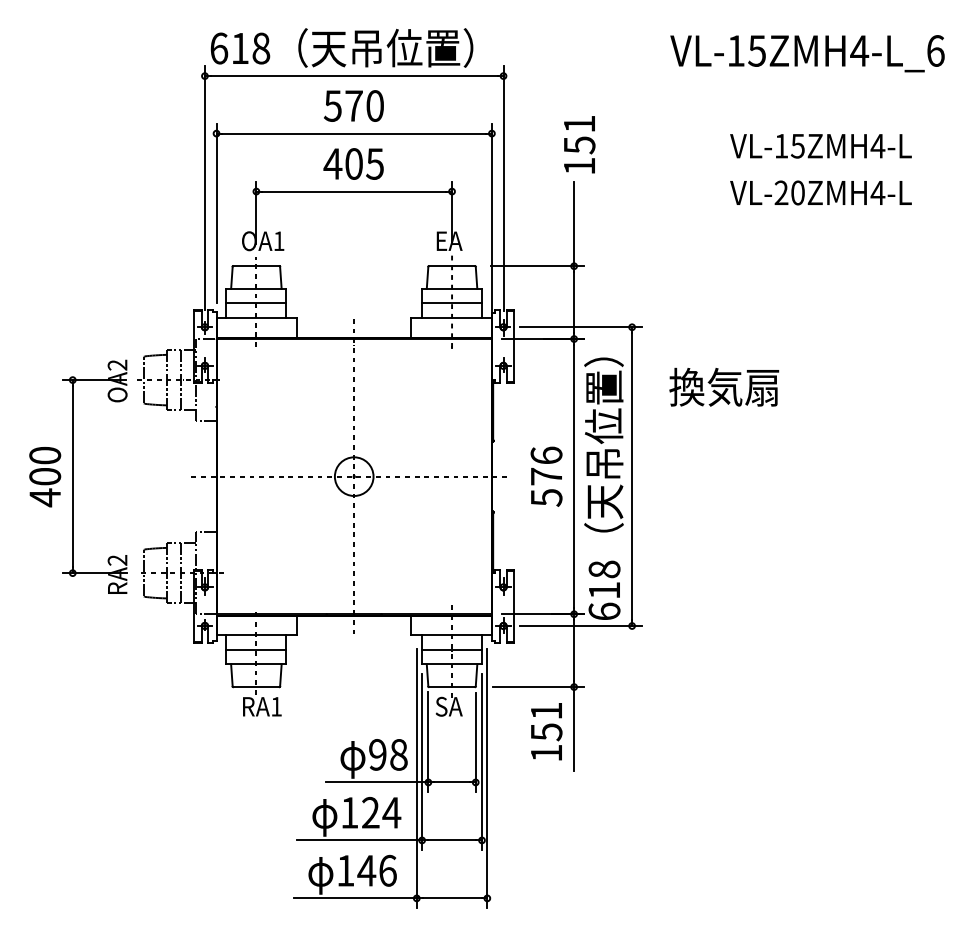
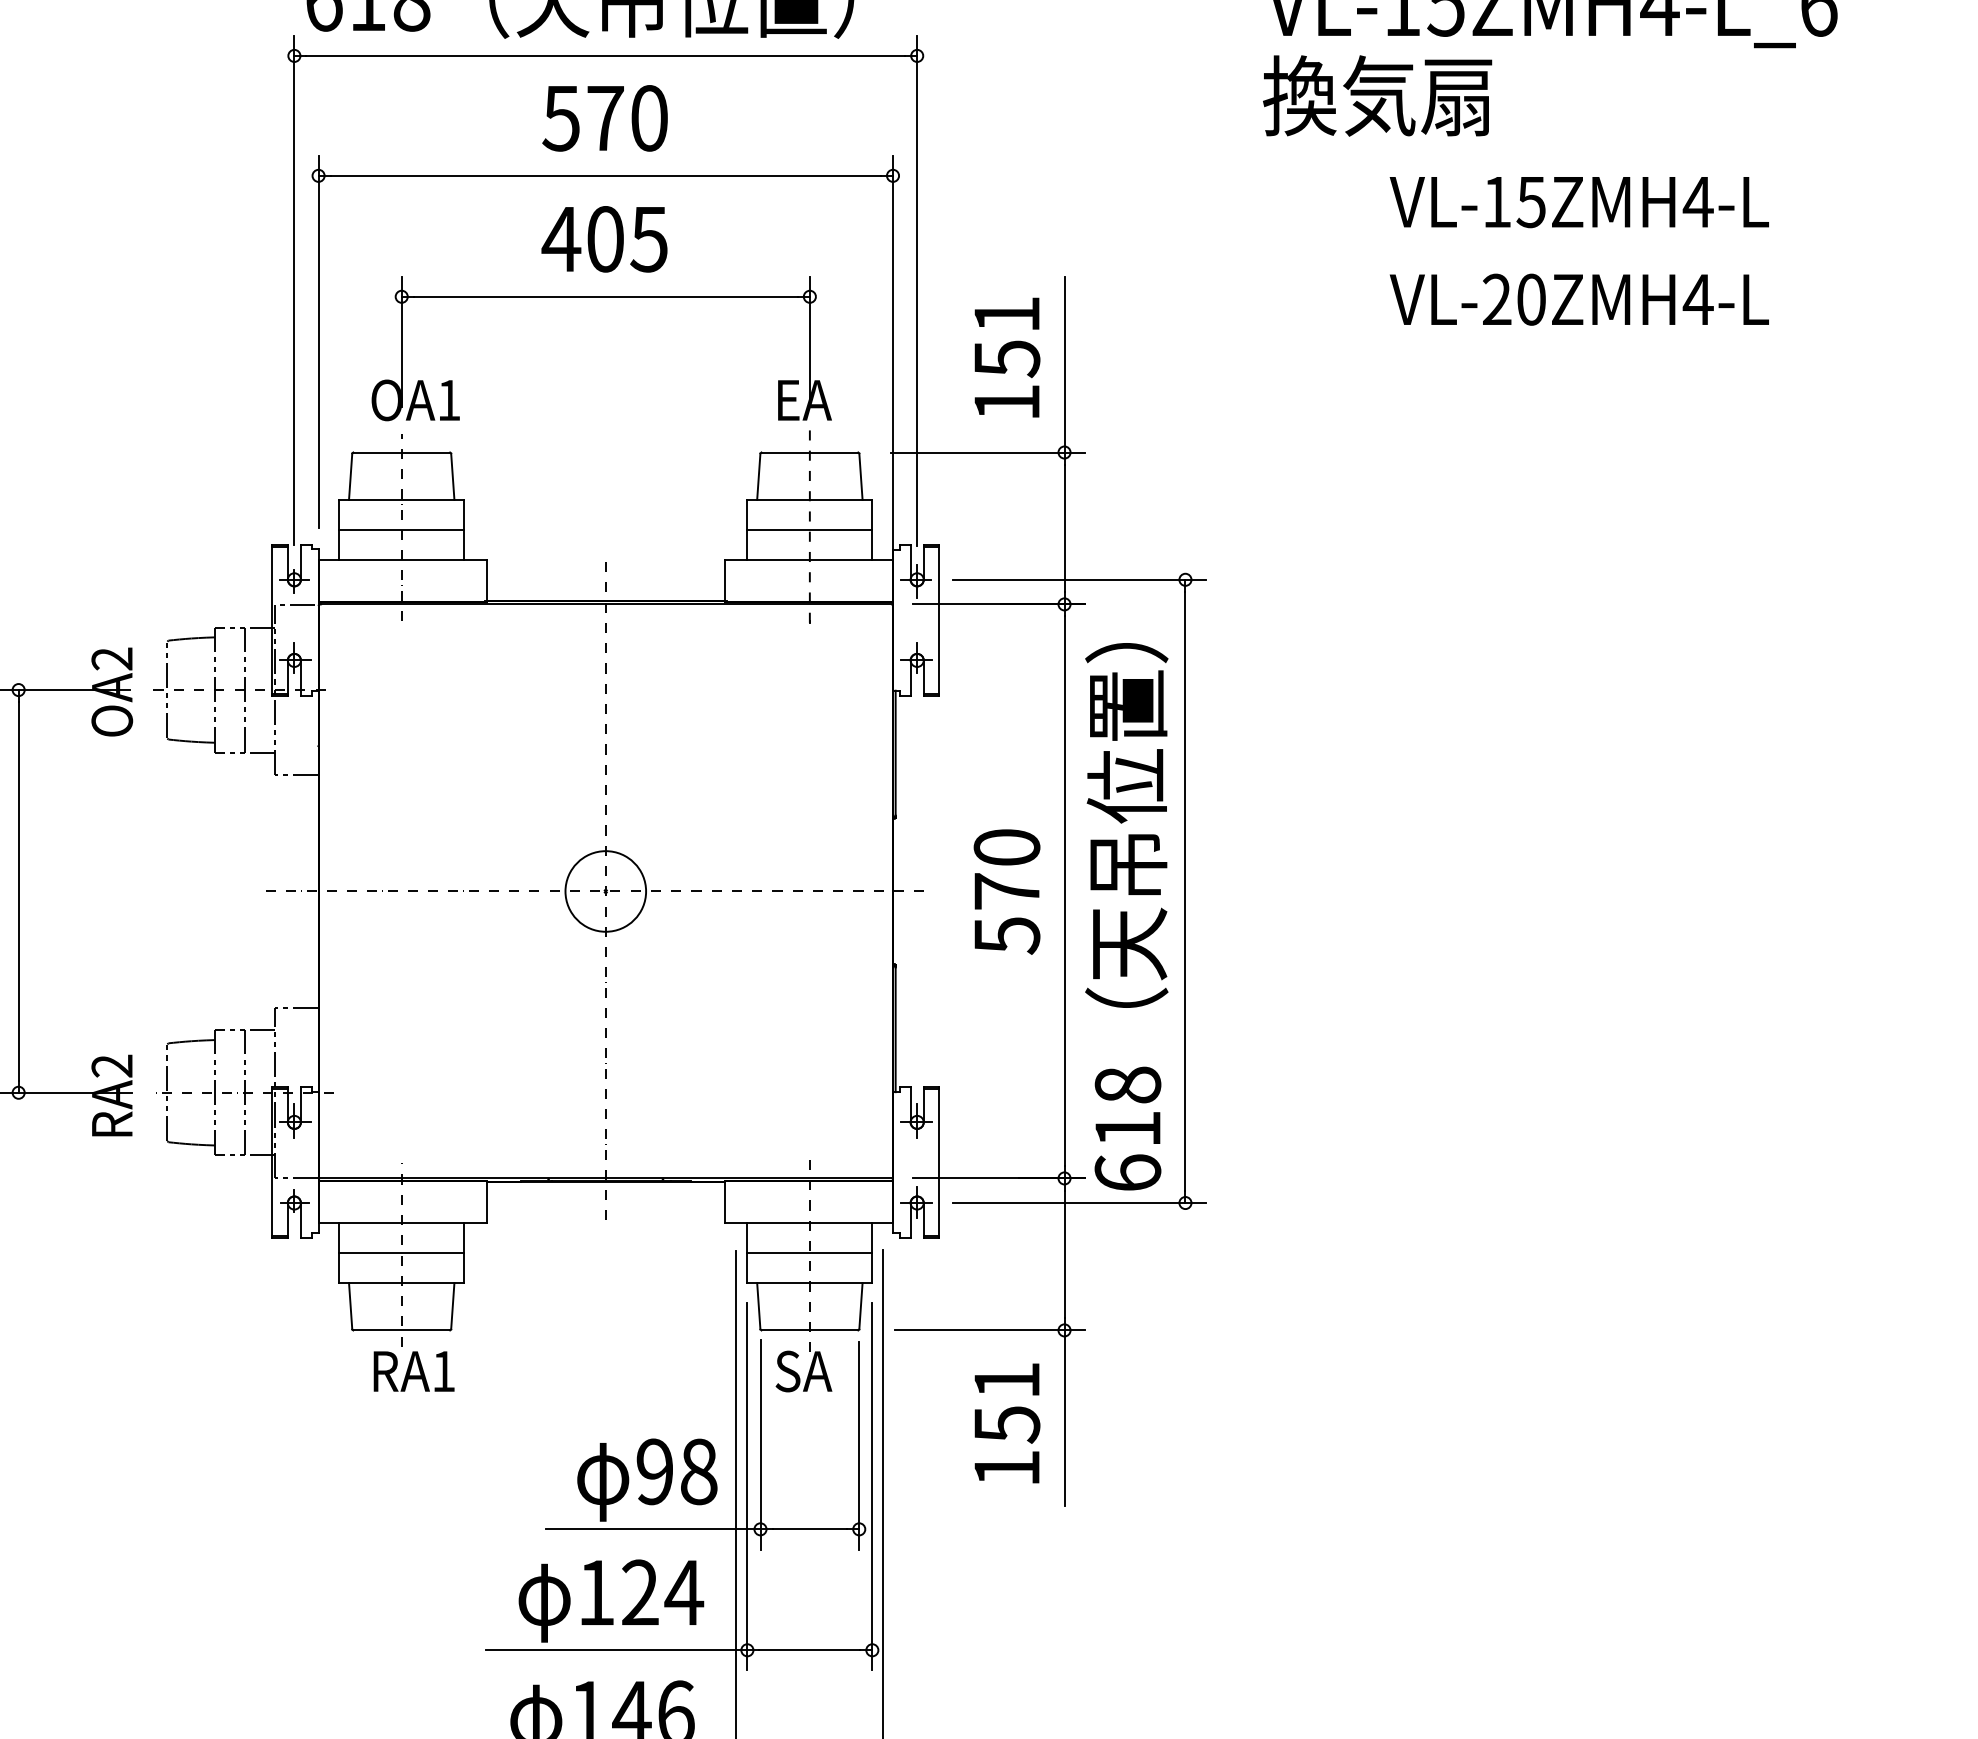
text: (579, 144) -> (1006, 357), moved
text: (724, 386) -> (1378, 94), moved
text: (546, 455) -> (1006, 847), 576 -> 570

